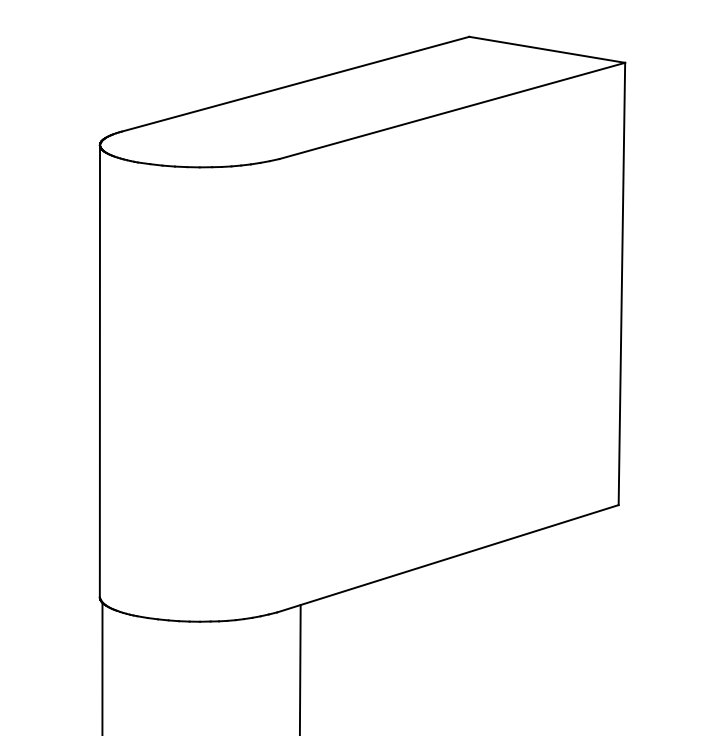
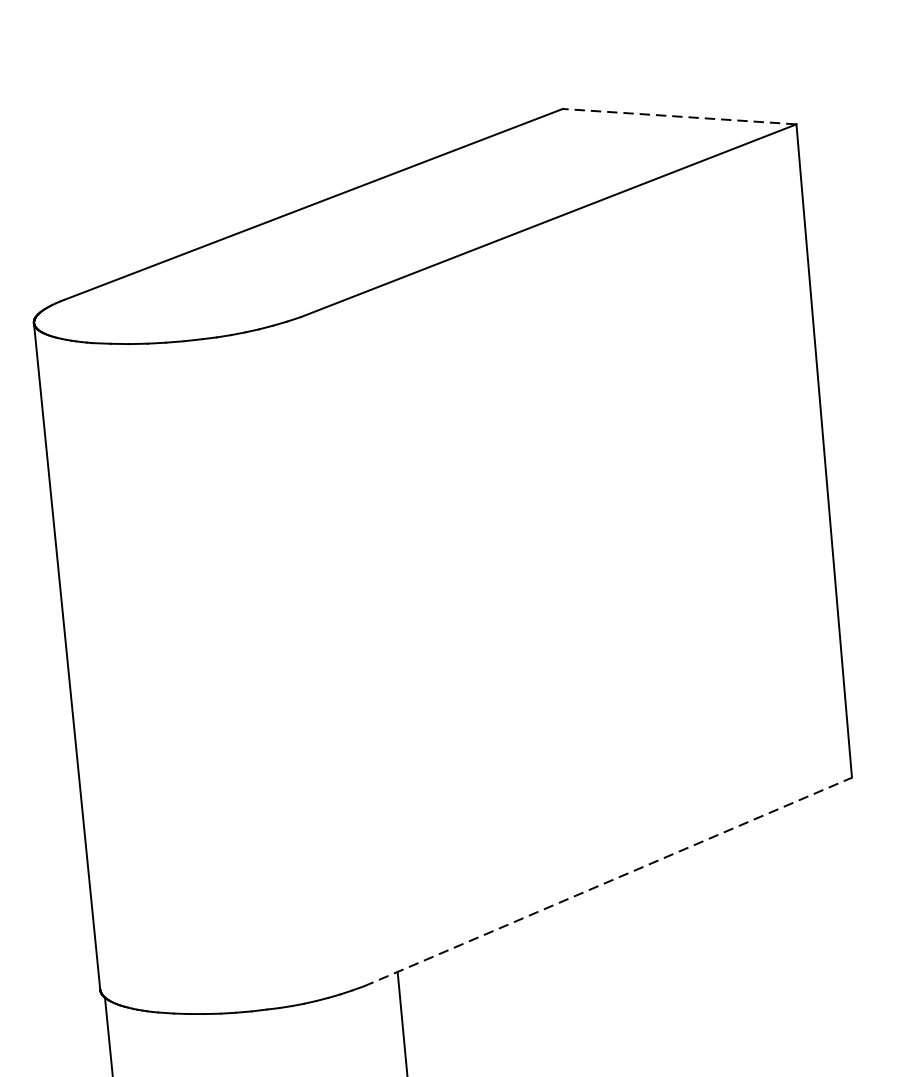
line: (547, 49) -> (679, 116), solid -> dashed
line: (448, 558) -> (608, 881), solid -> dashed

